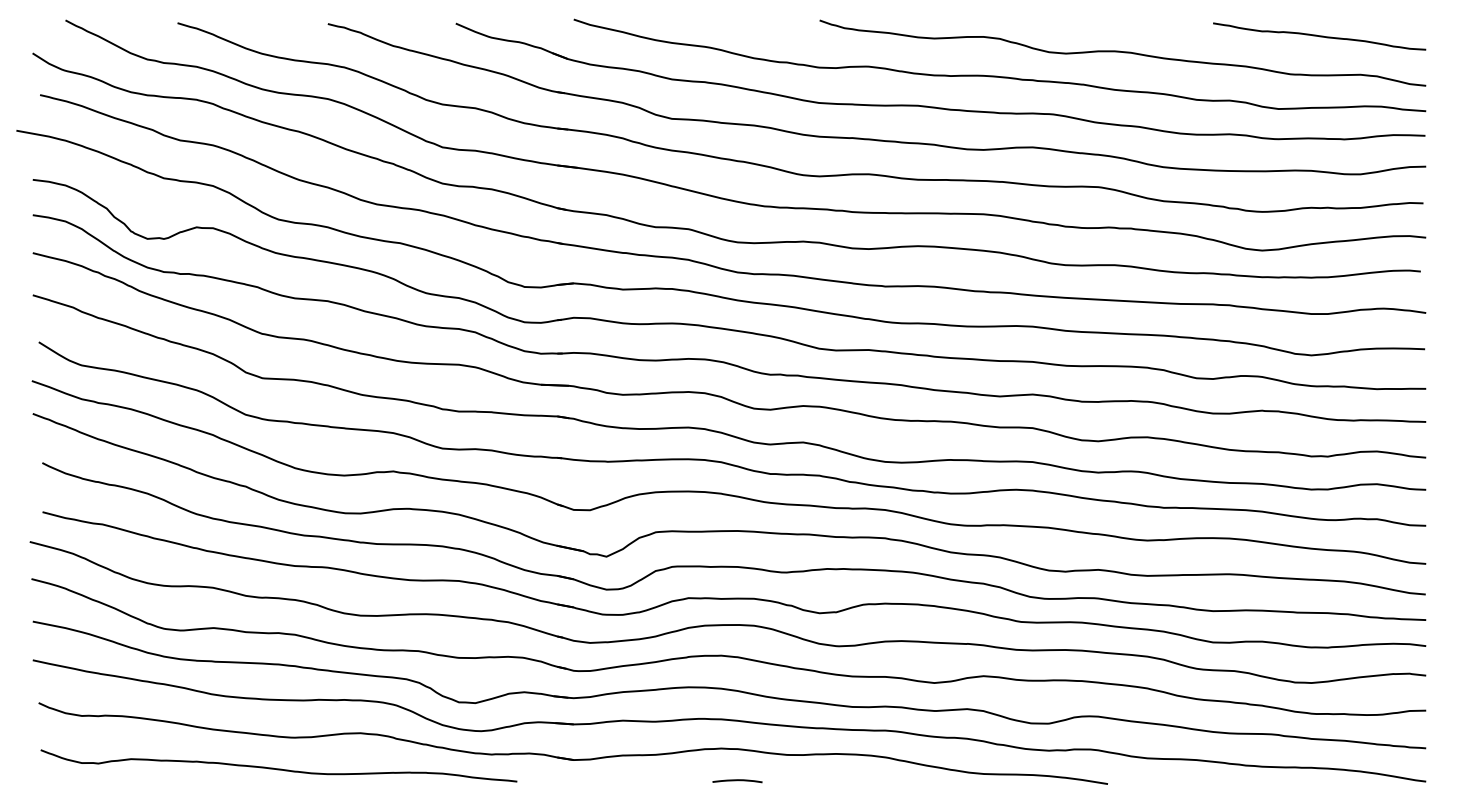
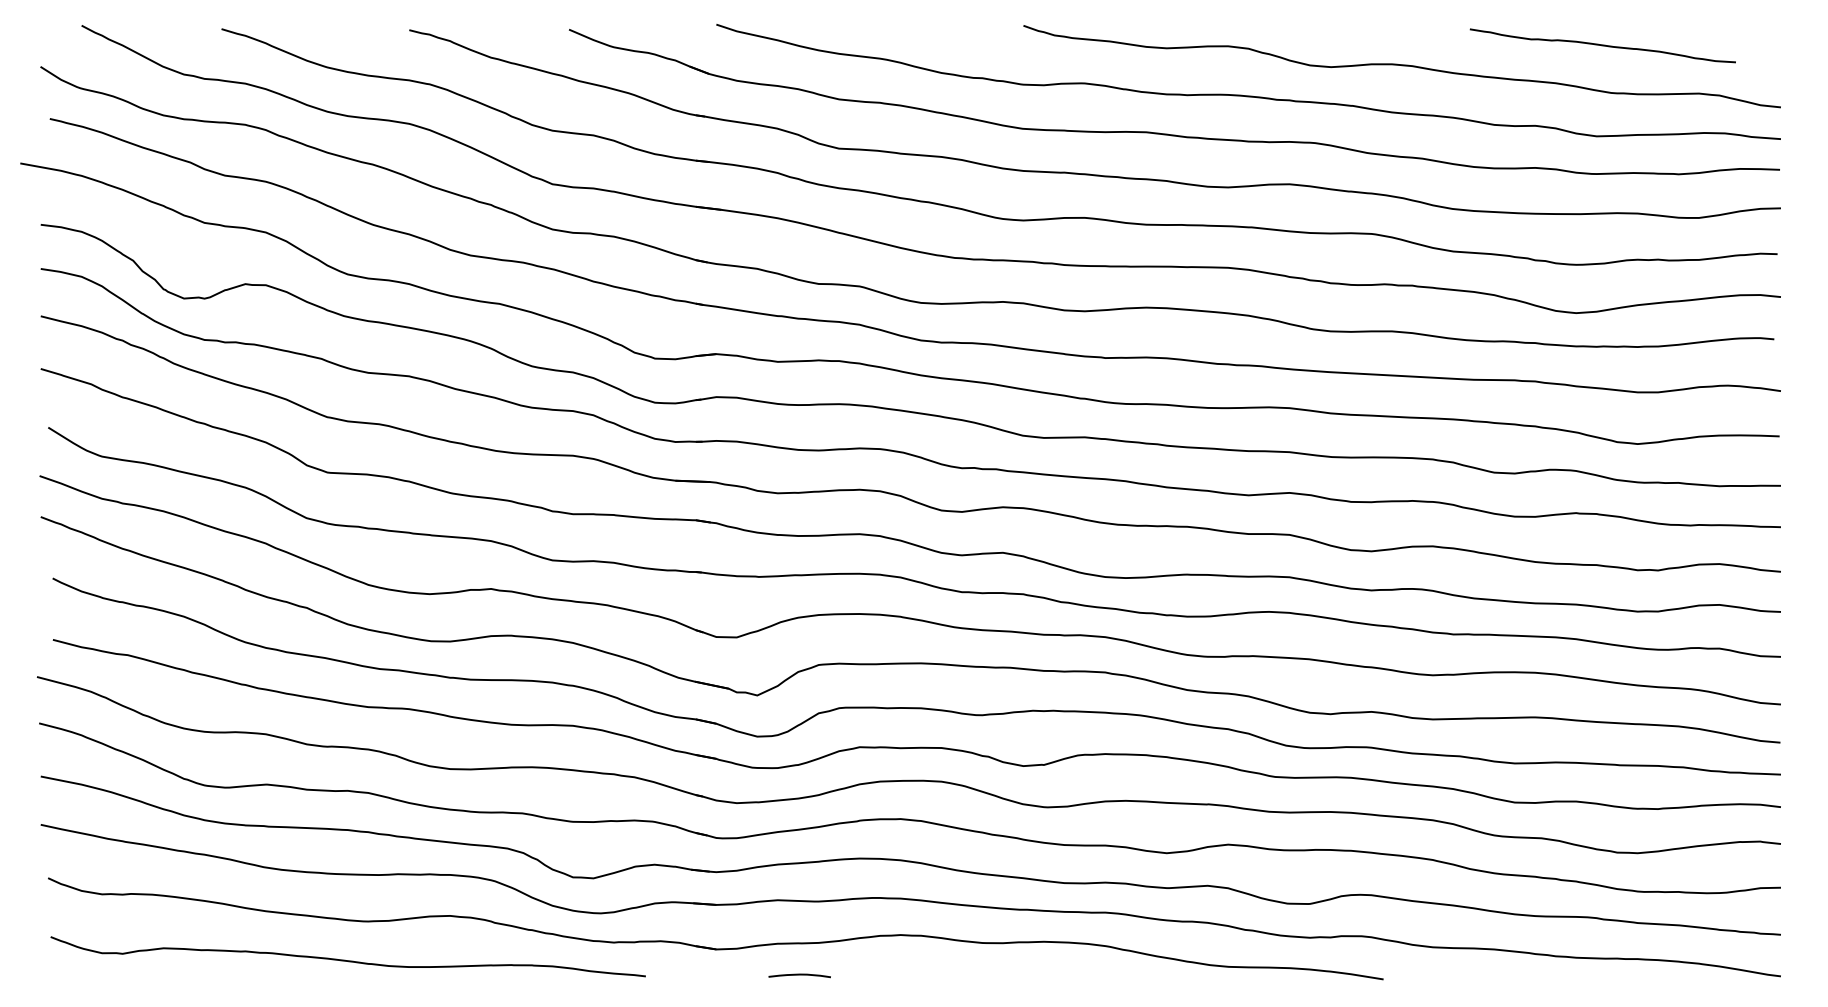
curve: (1319, 36) -> (1602, 45), moved
curve: (737, 781) -> (799, 976), moved

